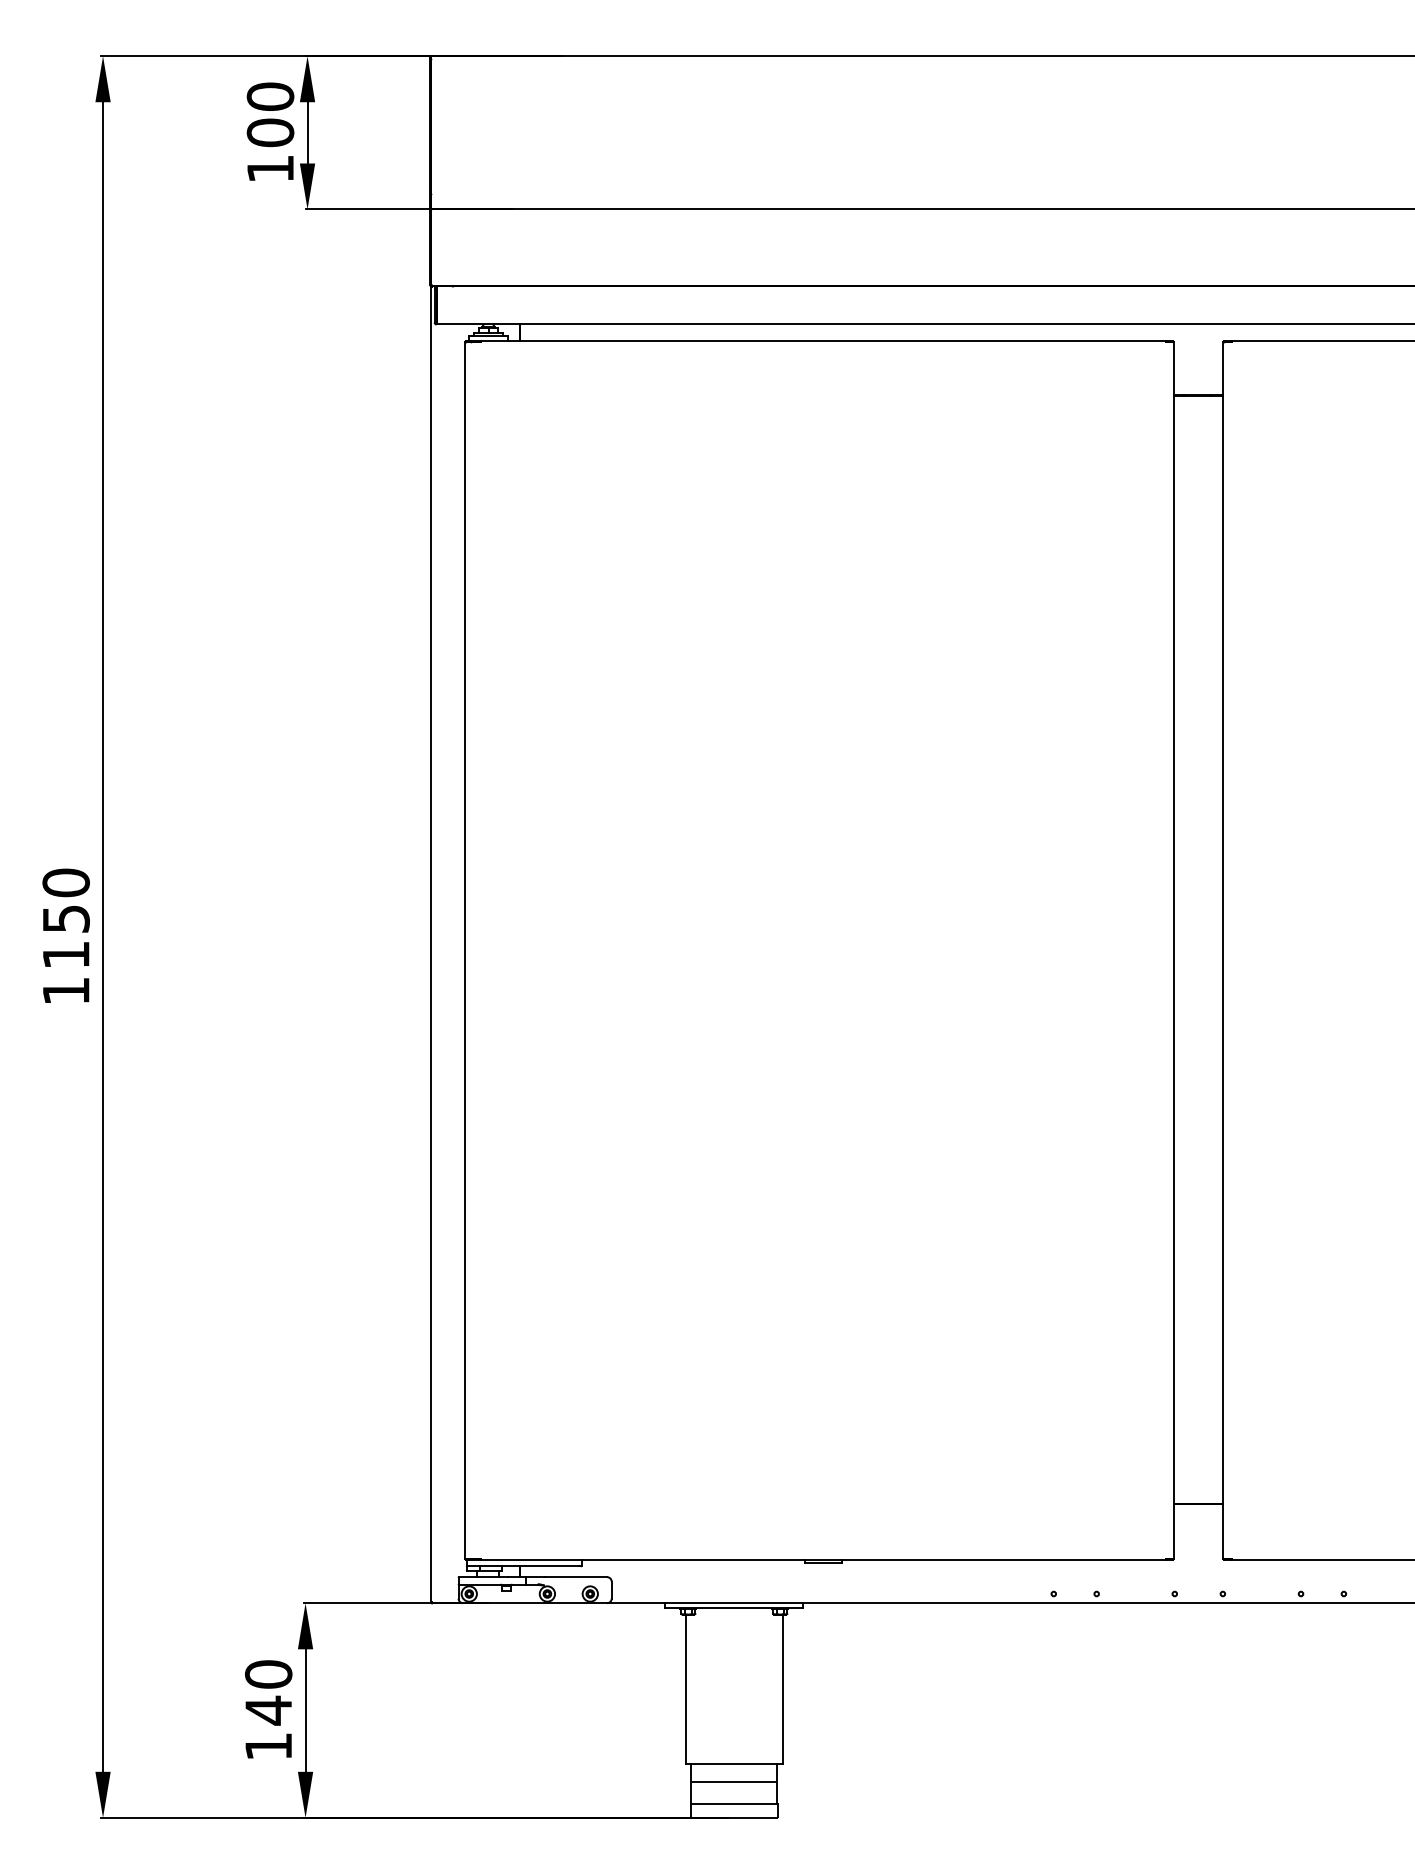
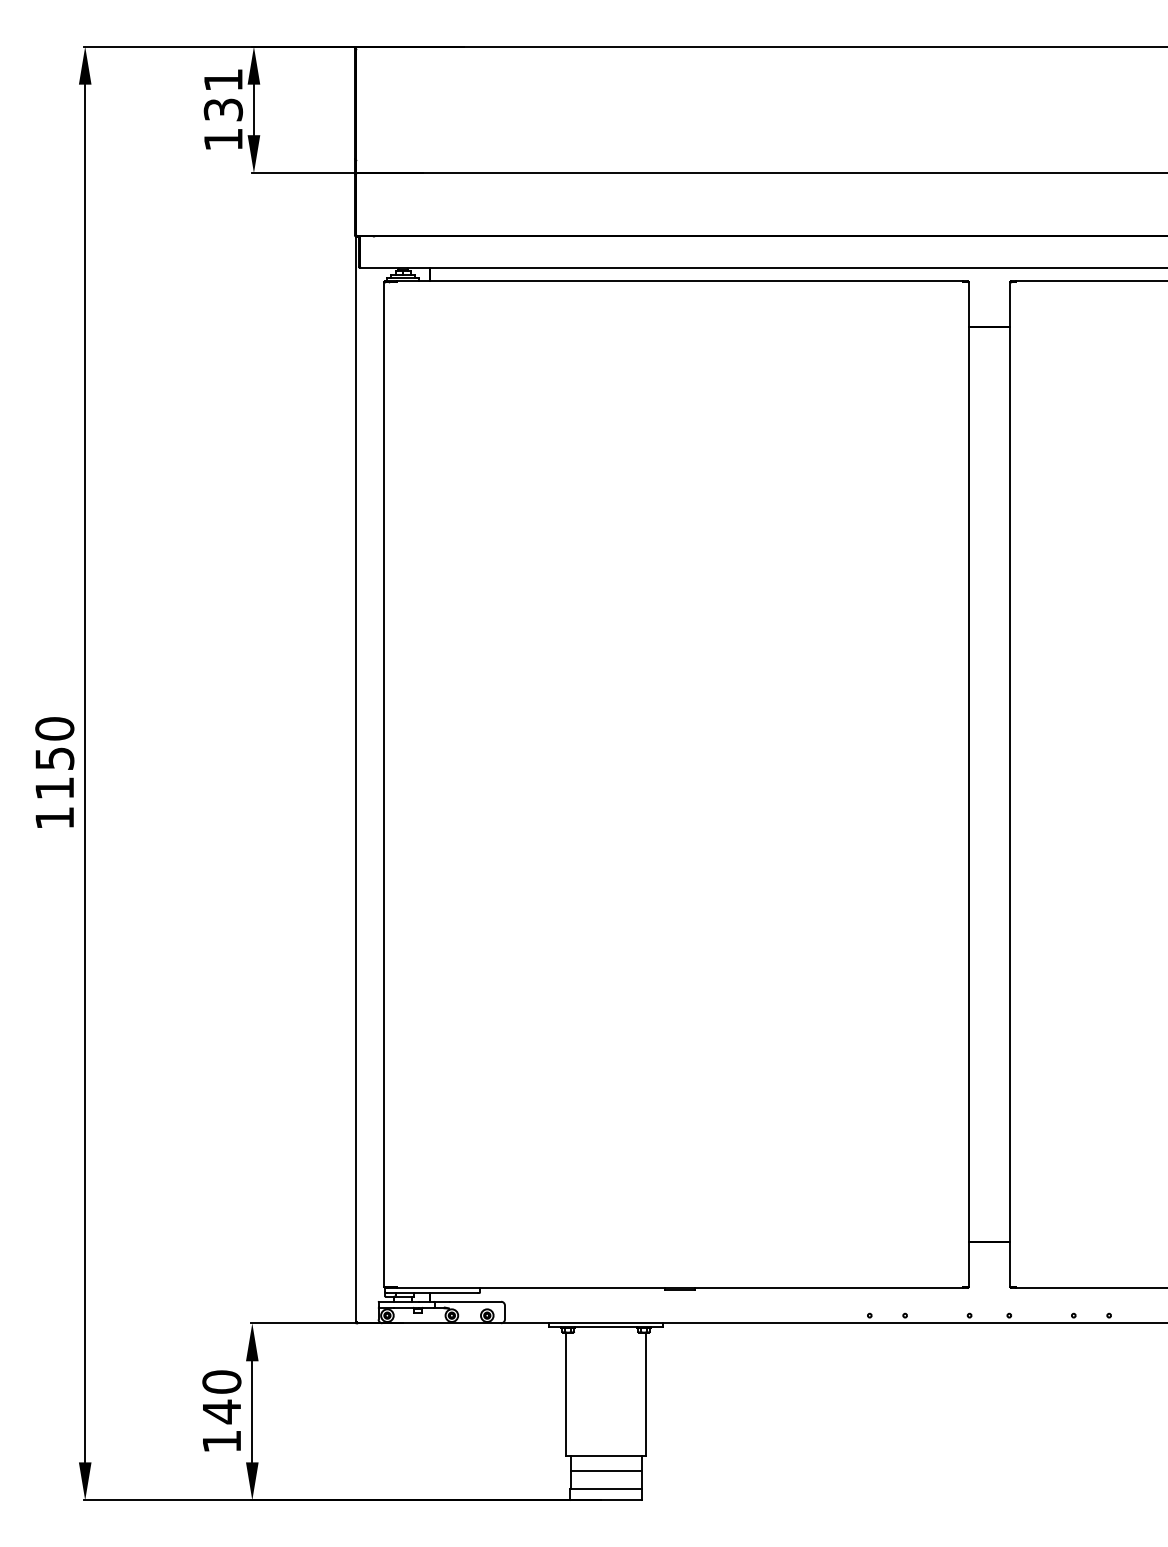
text: (270, 114) -> (223, 94), 100 -> 131

